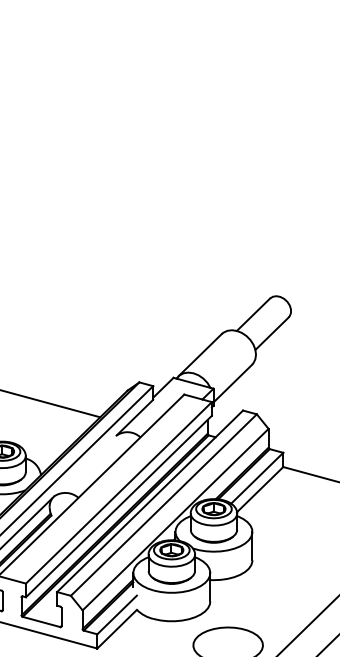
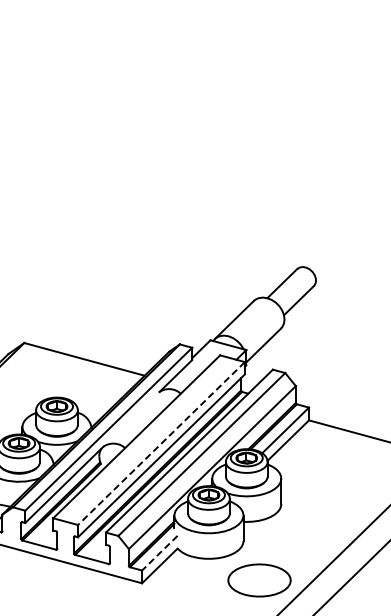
line: (118, 492) -> (161, 443), solid -> dashed
line: (116, 615) -> (159, 553), solid -> dashed

